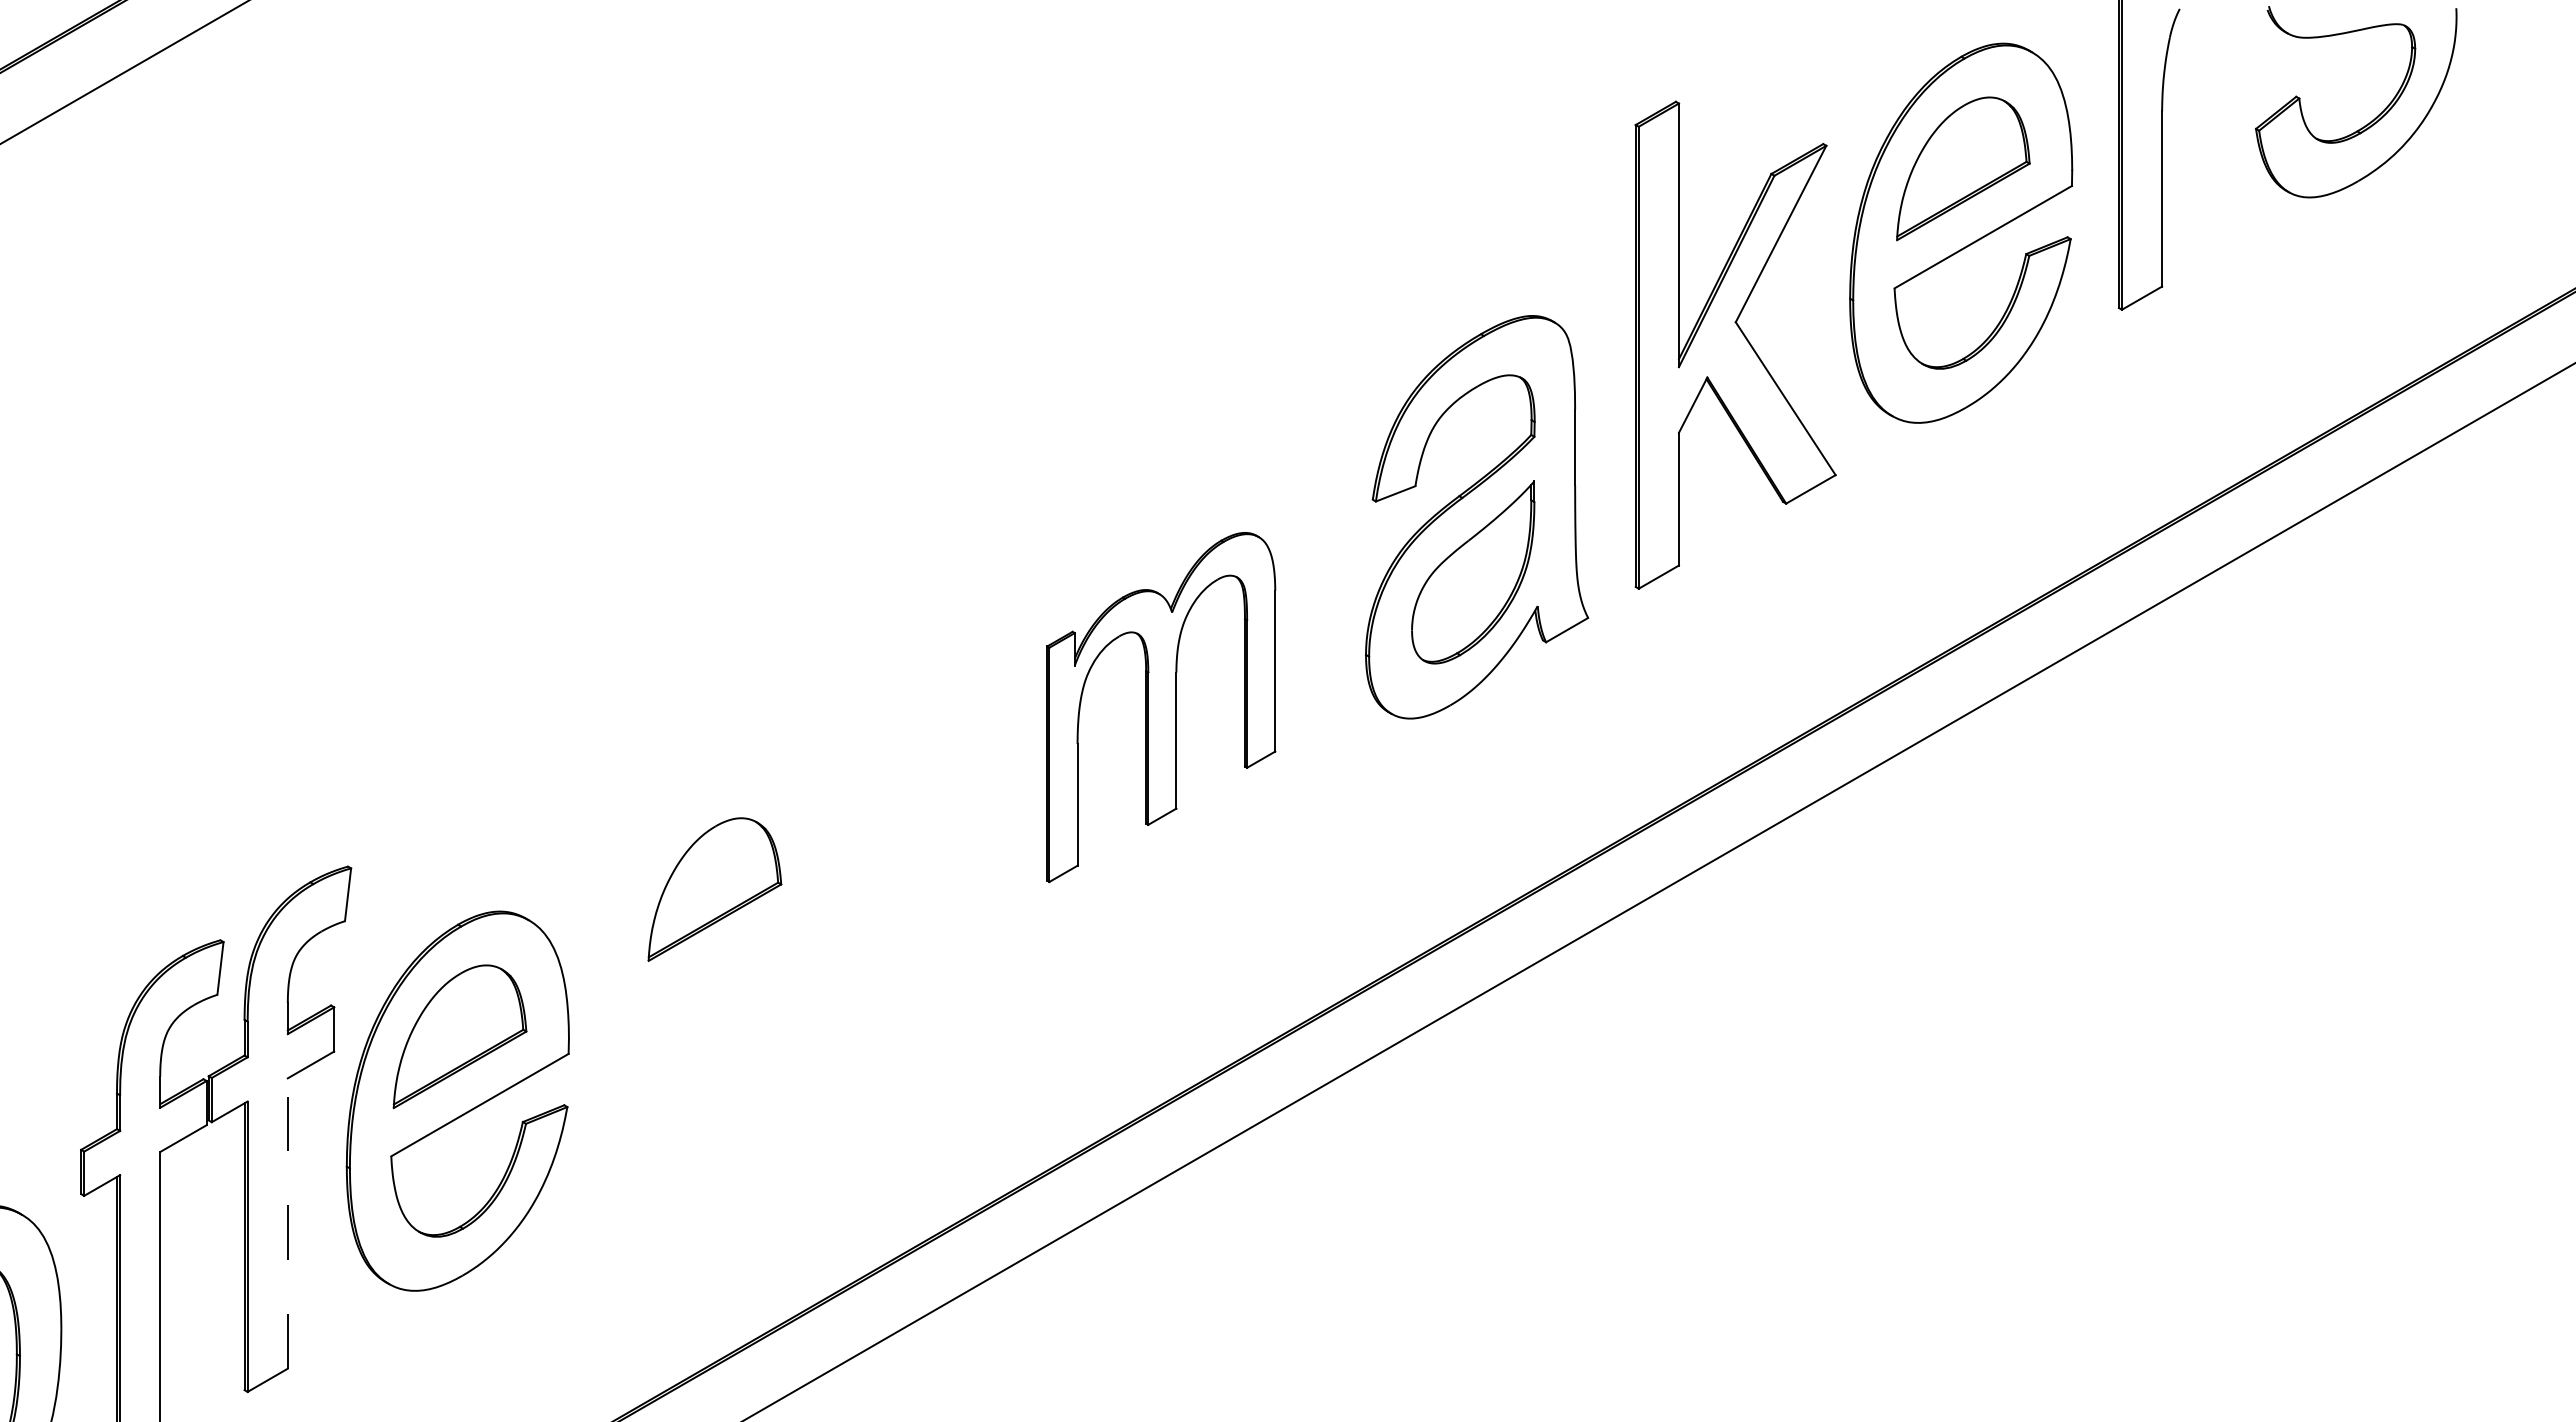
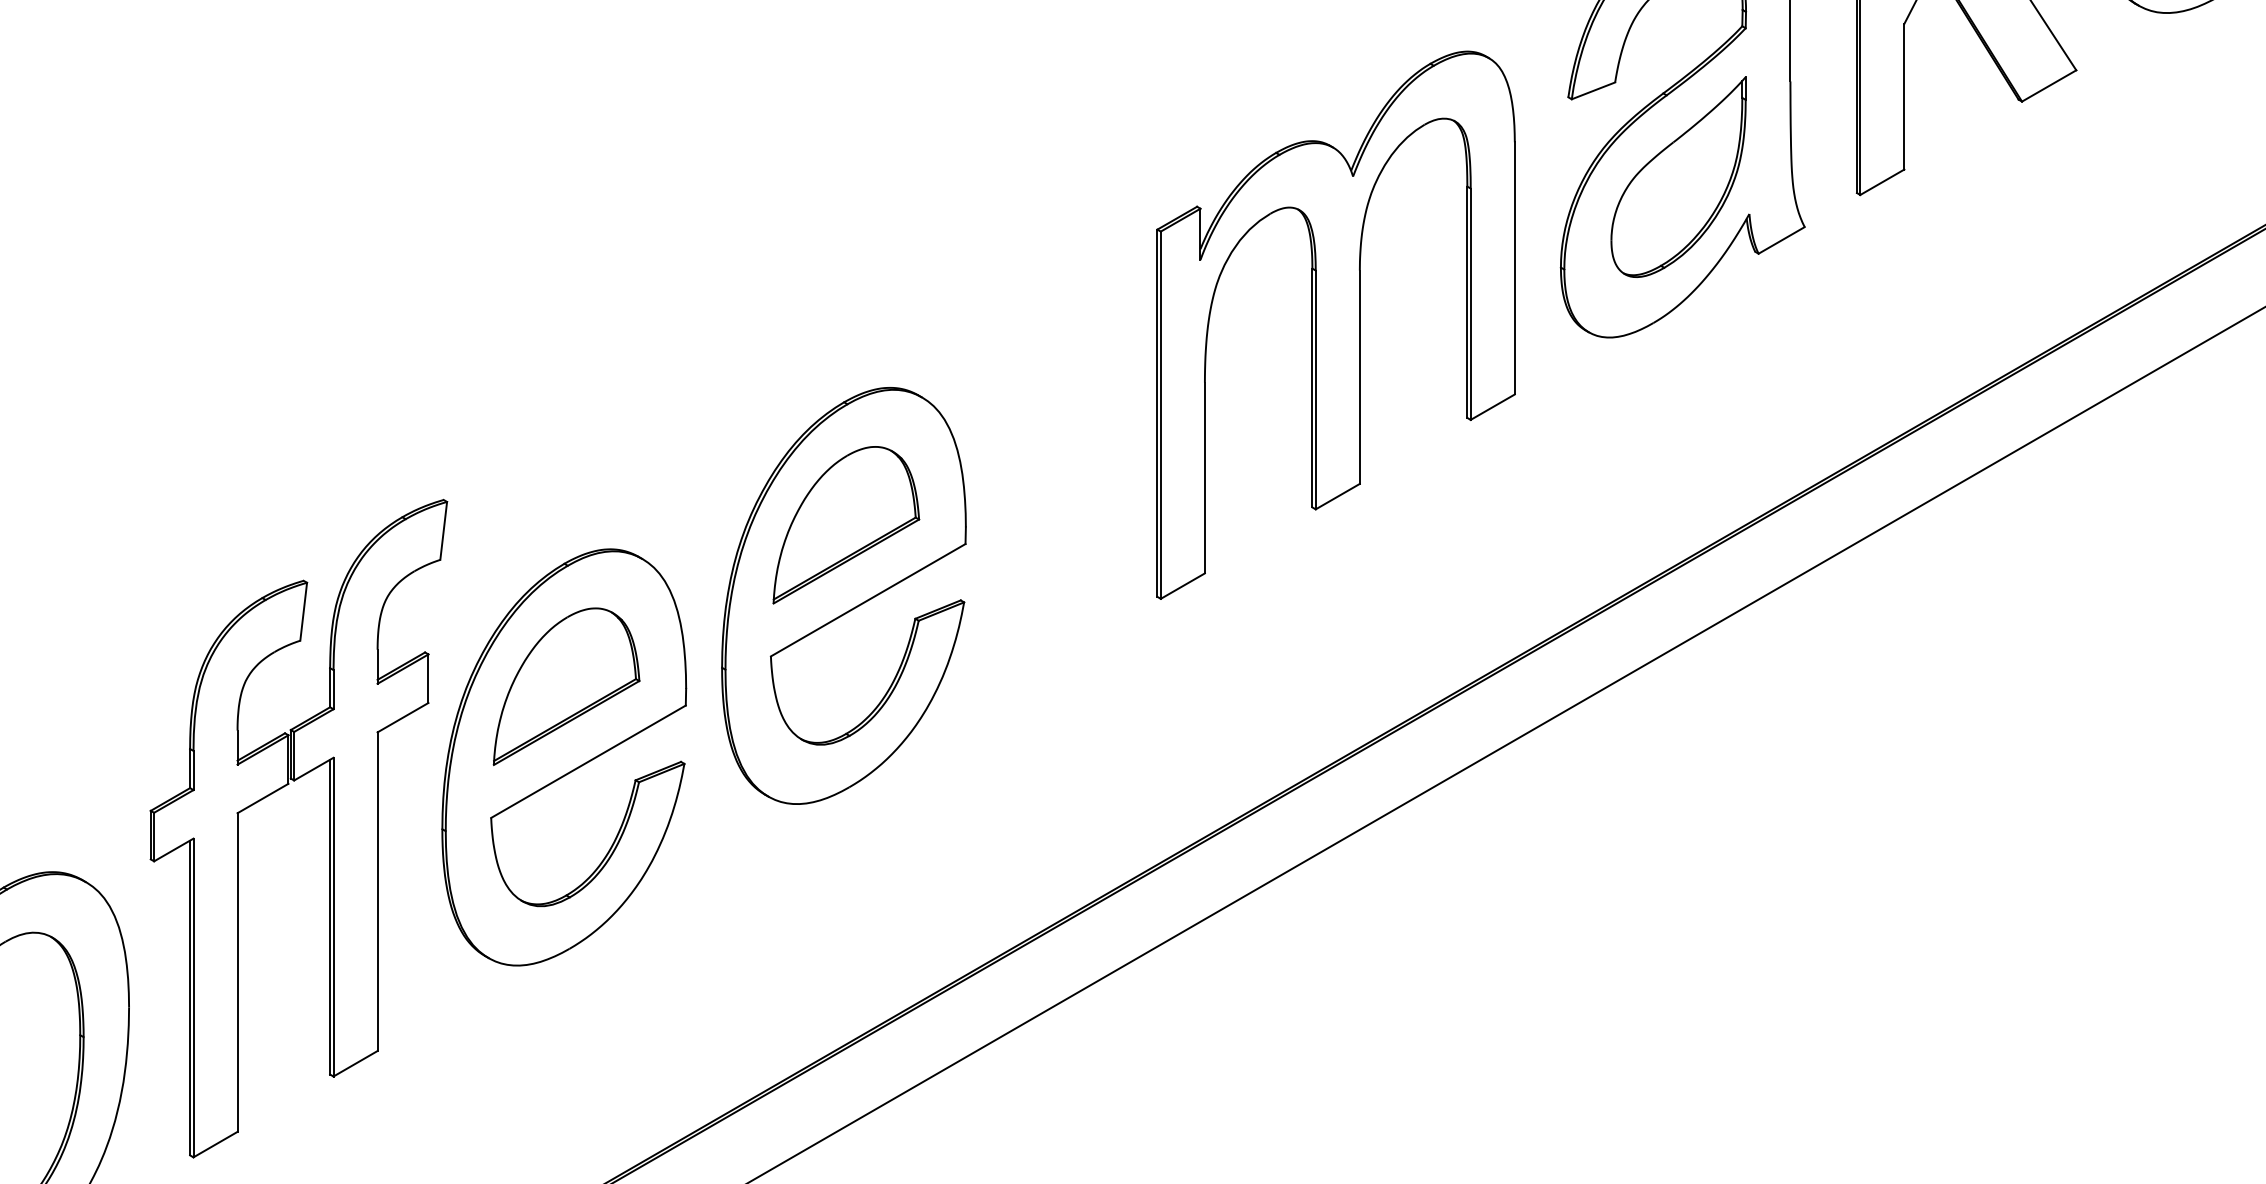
part: (1161, 707) -> (1336, 325), size x1.43
part: (712, 953) -> (843, 595), added
line: (287, 1223) -> (377, 891), dashed -> solid

